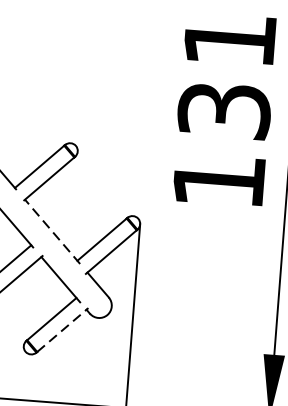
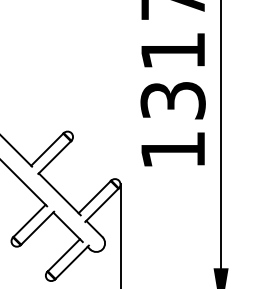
line: (52, 231) -> (59, 194), dashed -> solid
line: (63, 330) -> (72, 262), dashed -> solid

